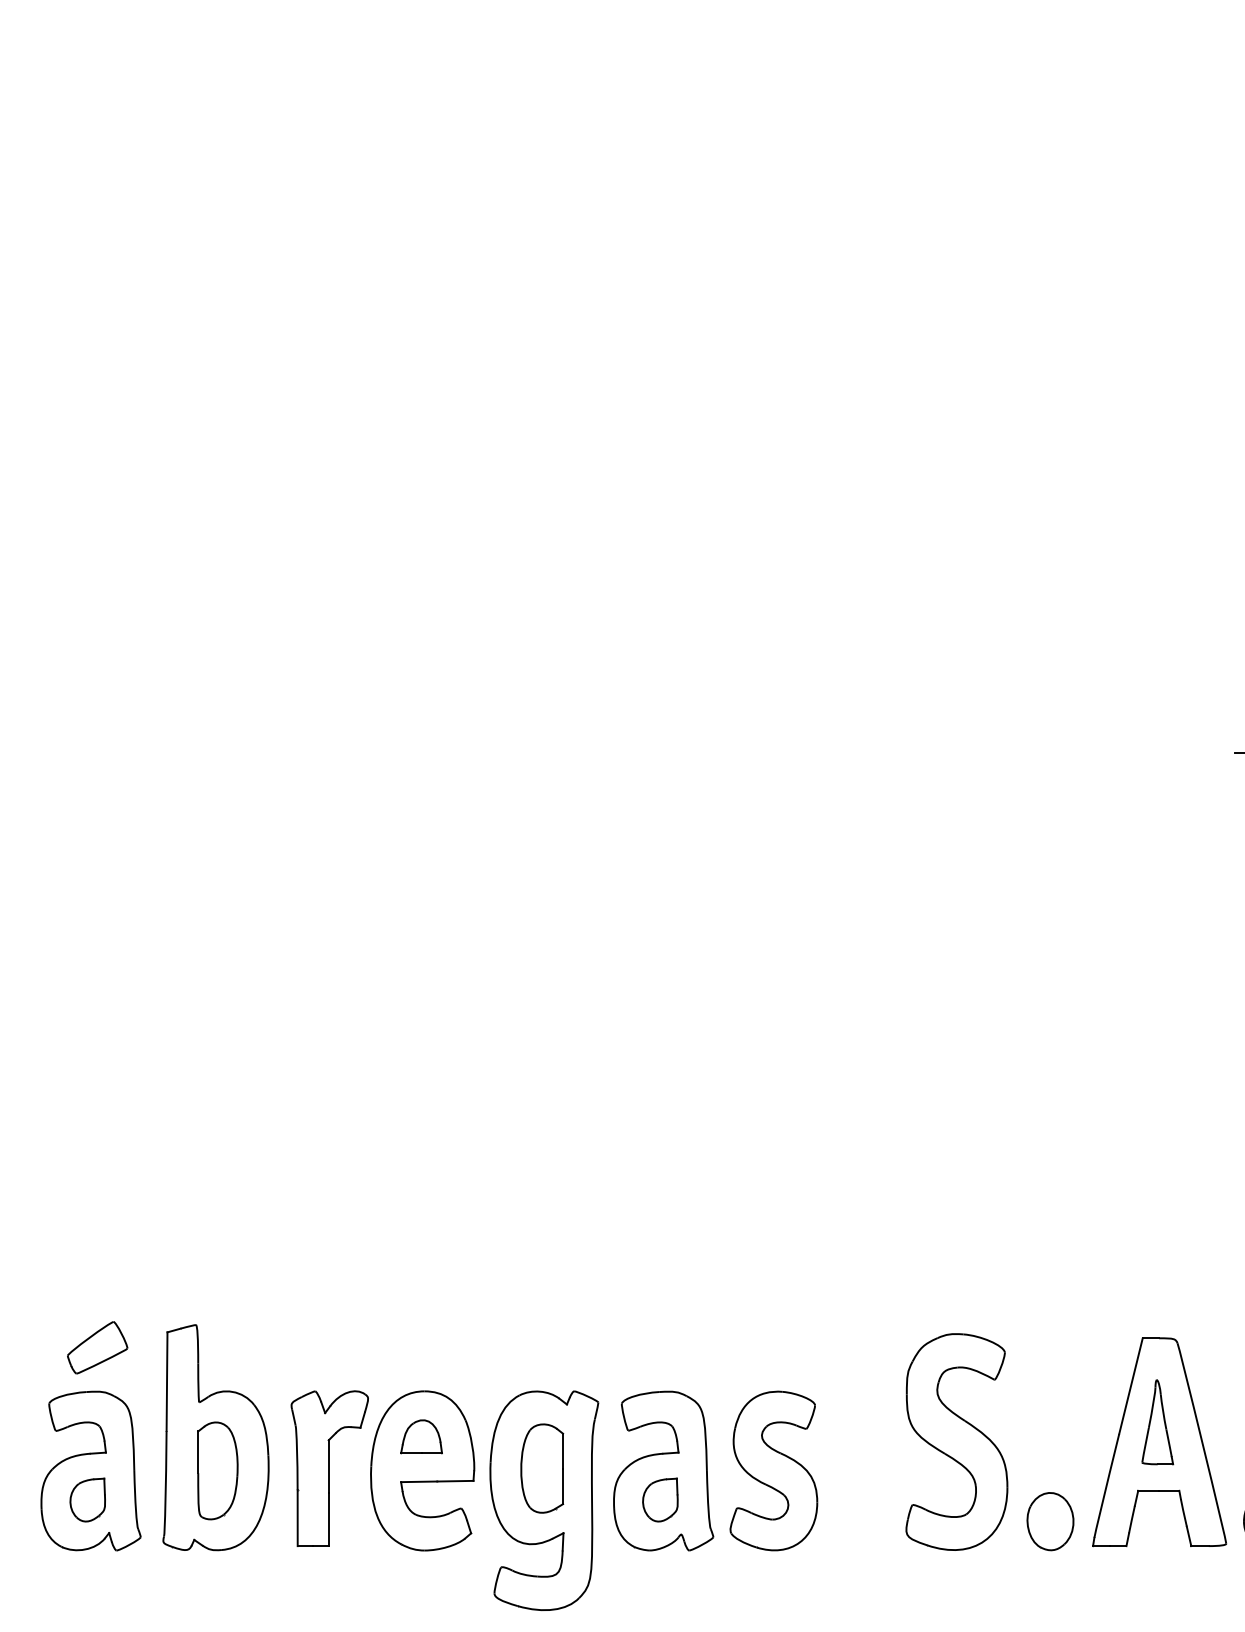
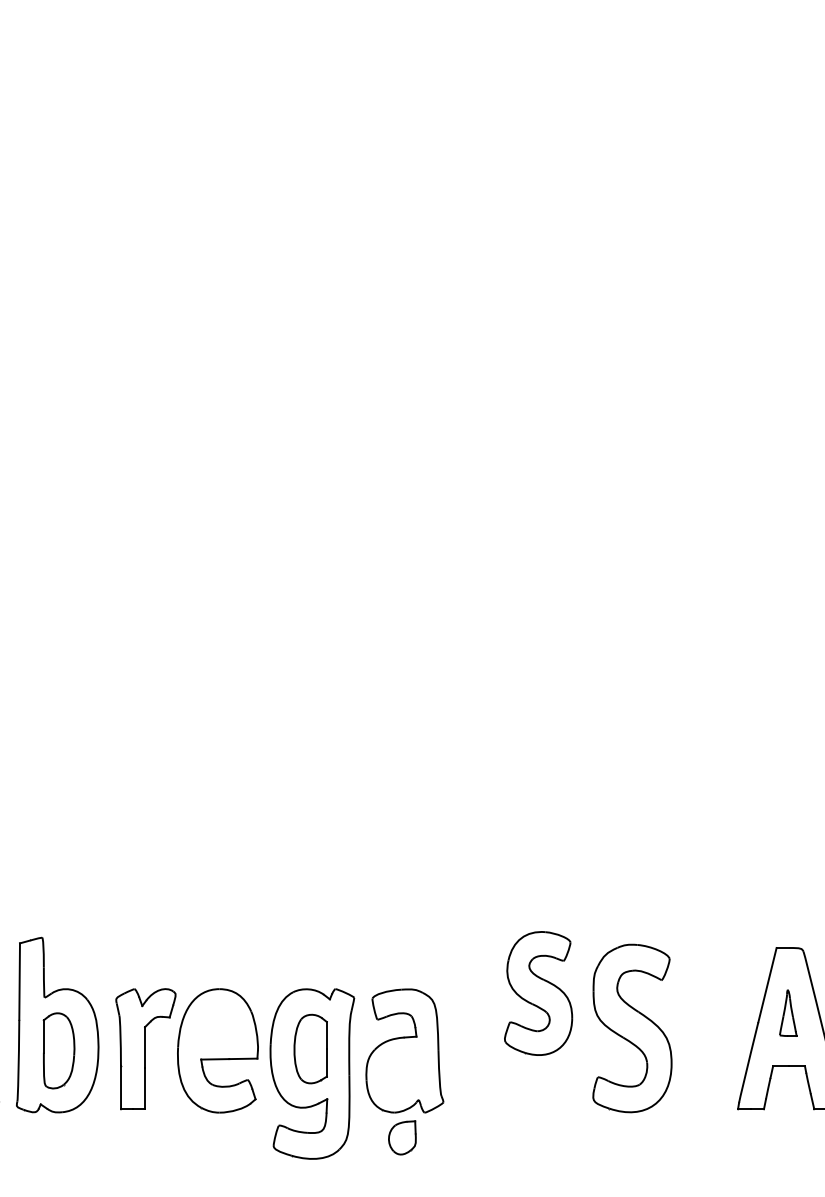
part: (1157, 1422) -> (788, 1013), size x0.7
part: (421, 1436) -> (217, 1024), removed
part: (773, 1470) -> (538, 993), moved
part: (660, 1499) -> (402, 1137), moved
part: (1050, 1521) -> (705, 1090), removed

